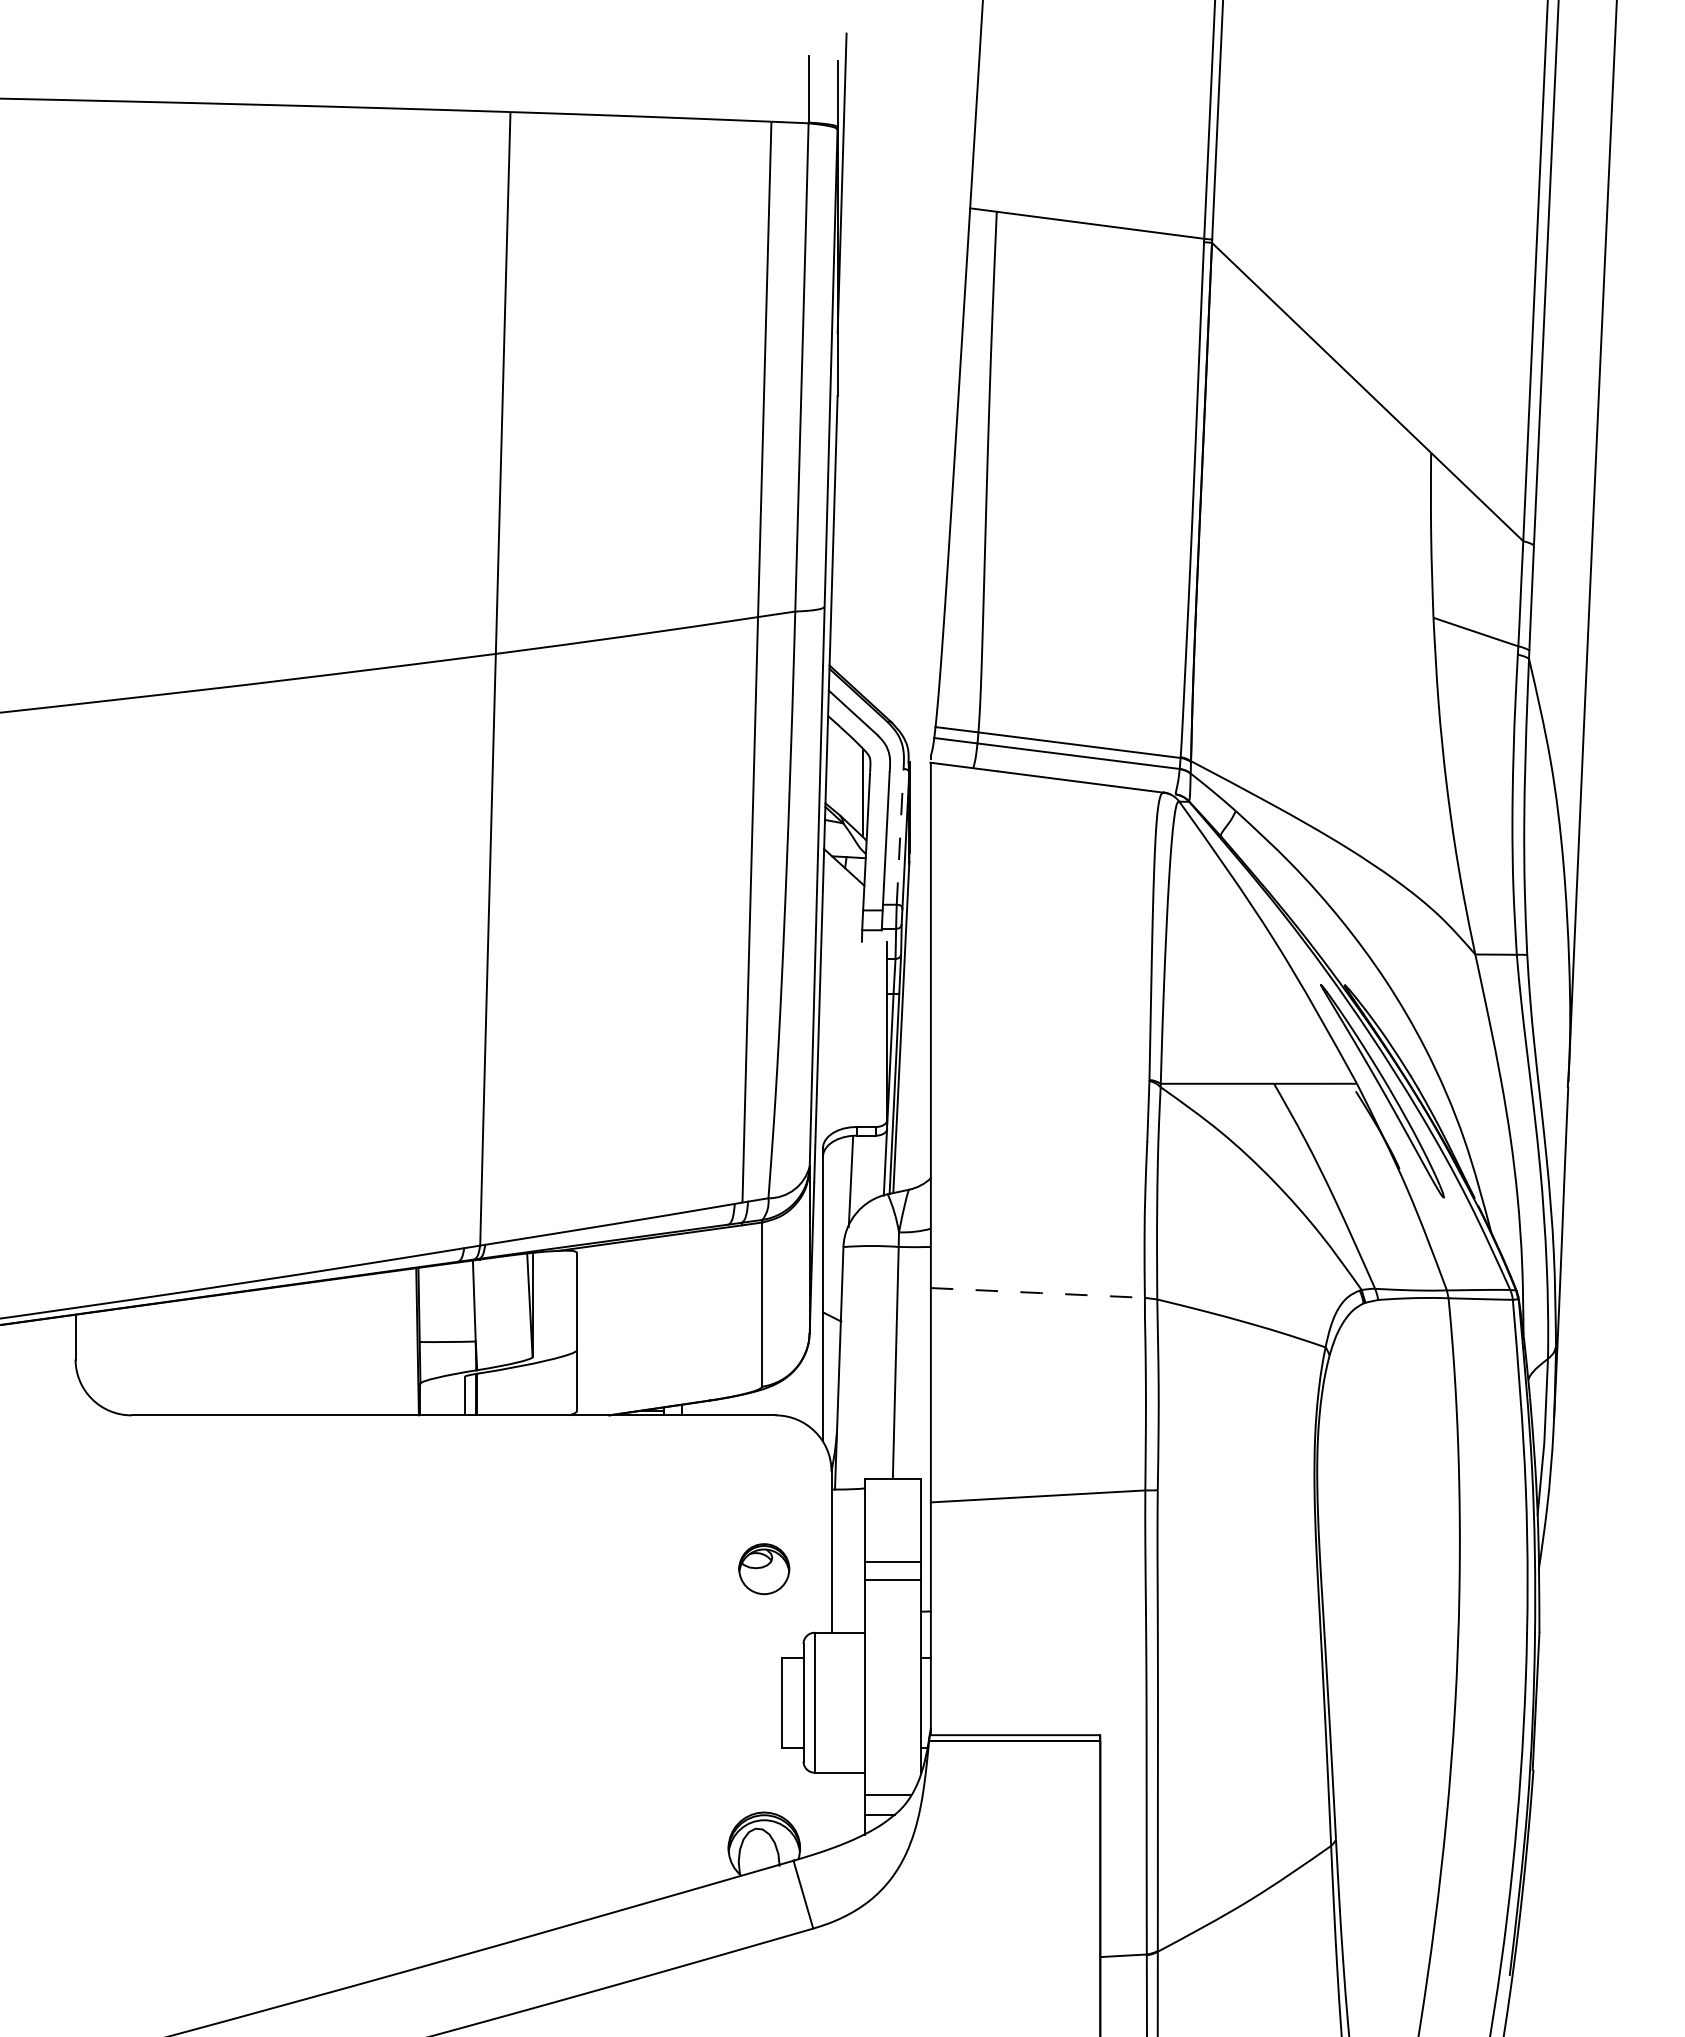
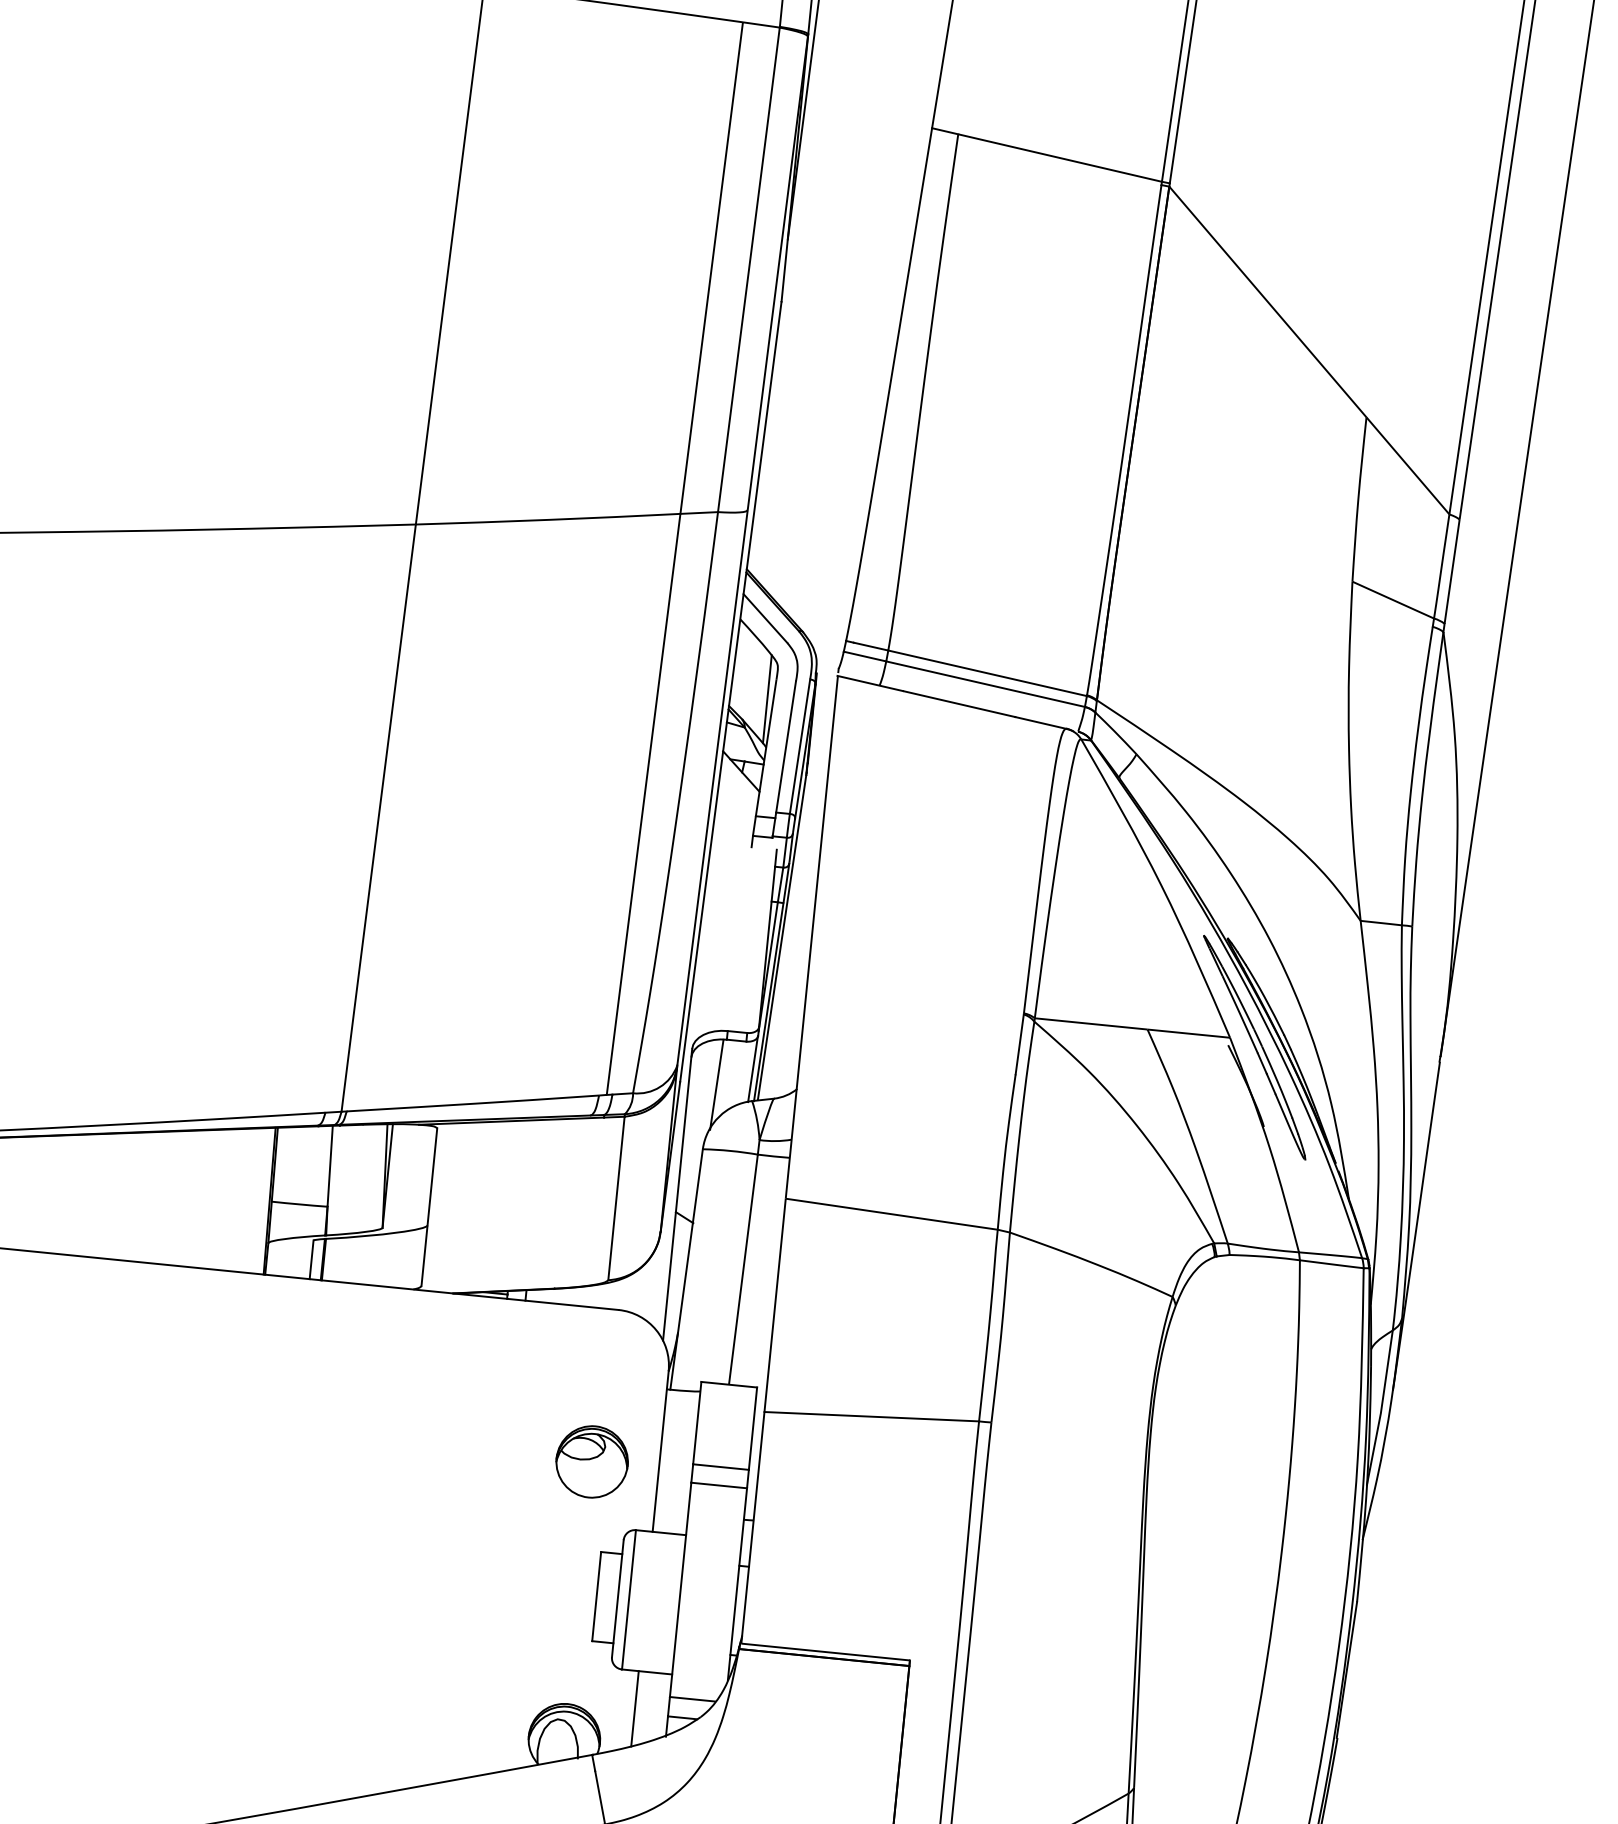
line: (900, 836) -> (800, 746), dashed -> solid
line: (1038, 1292) -> (892, 1213), dashed -> solid
part: (763, 1568) -> (591, 1461), size x1.43
line: (831, 1810) -> (634, 1708), added

